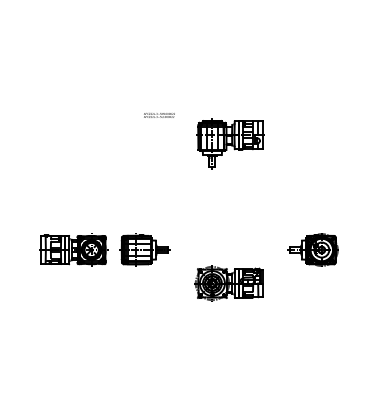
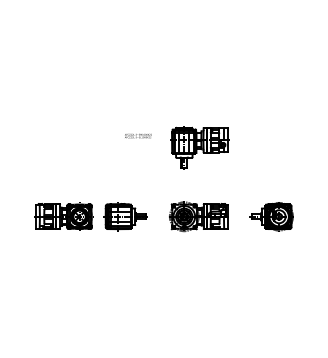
text: (159, 114) -> (138, 135), moved
part: (229, 143) -> (199, 147), moved
part: (228, 283) -> (198, 216), moved

